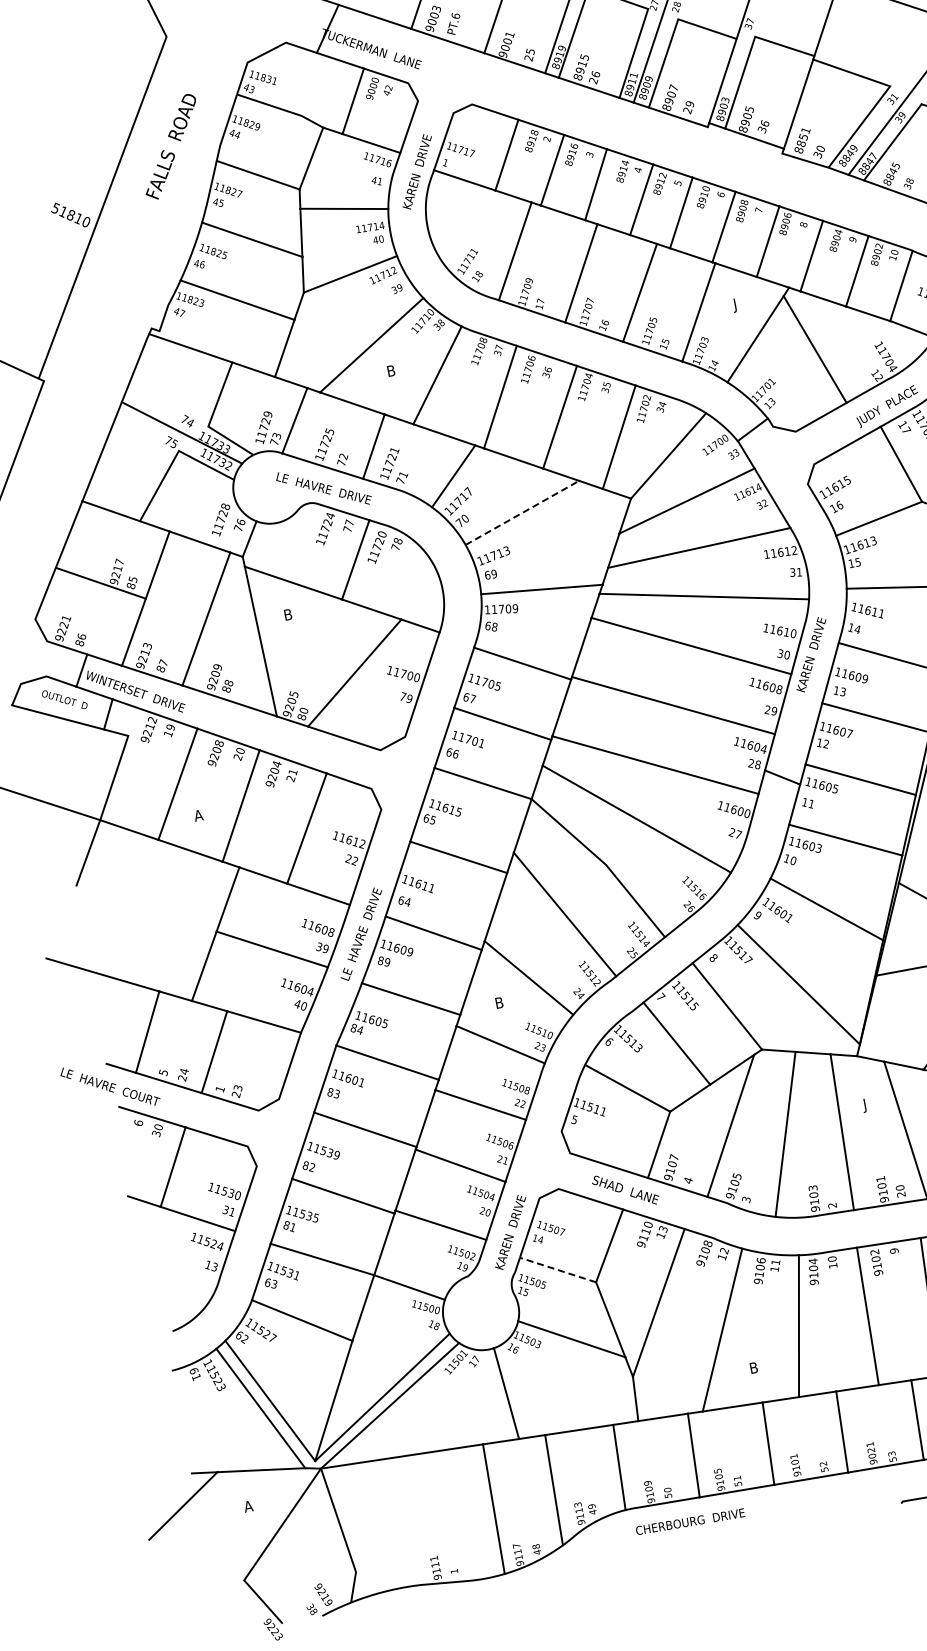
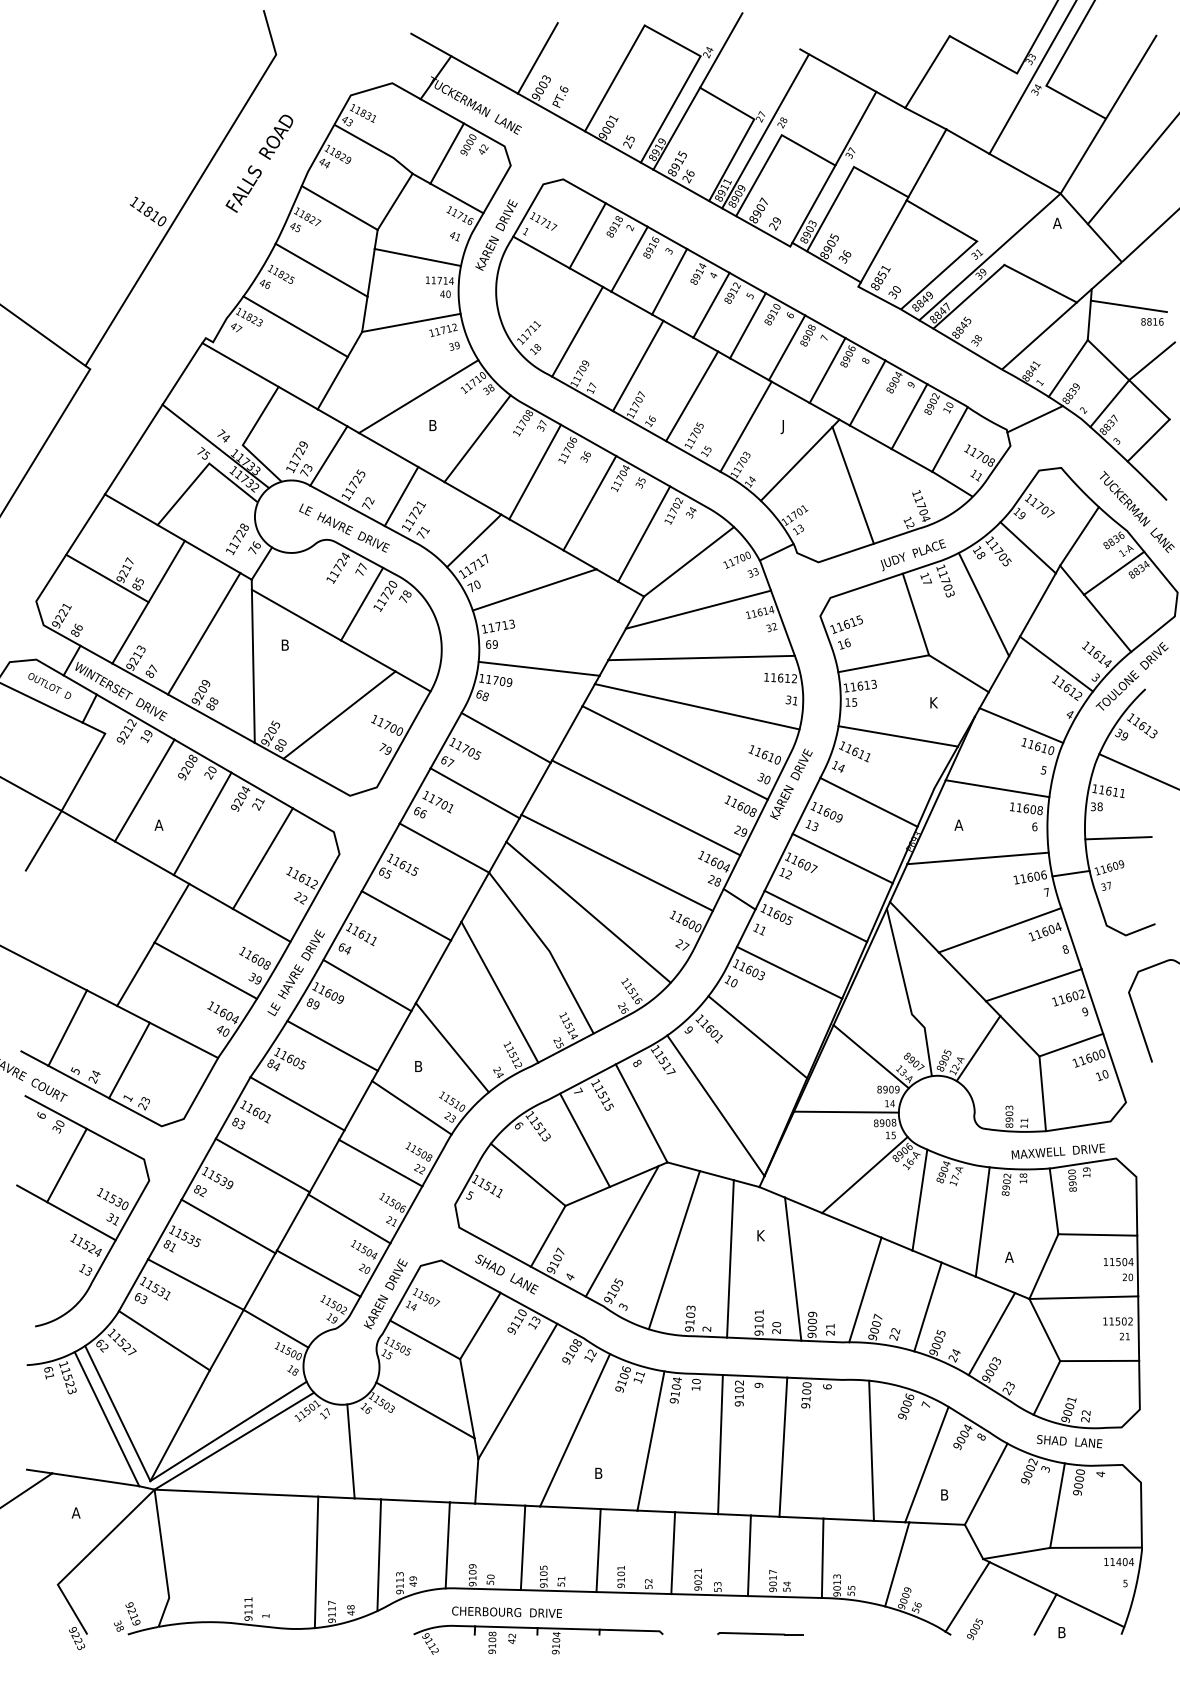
text: (55, 207) -> (134, 201), 51810 -> 11810
line: (523, 512) -> (535, 589), dashed -> solid
text: (866, 1105) -> (759, 1237), J -> K
line: (557, 1269) -> (424, 1339), dashed -> solid
part: (726, 1542) -> (538, 1639), added

